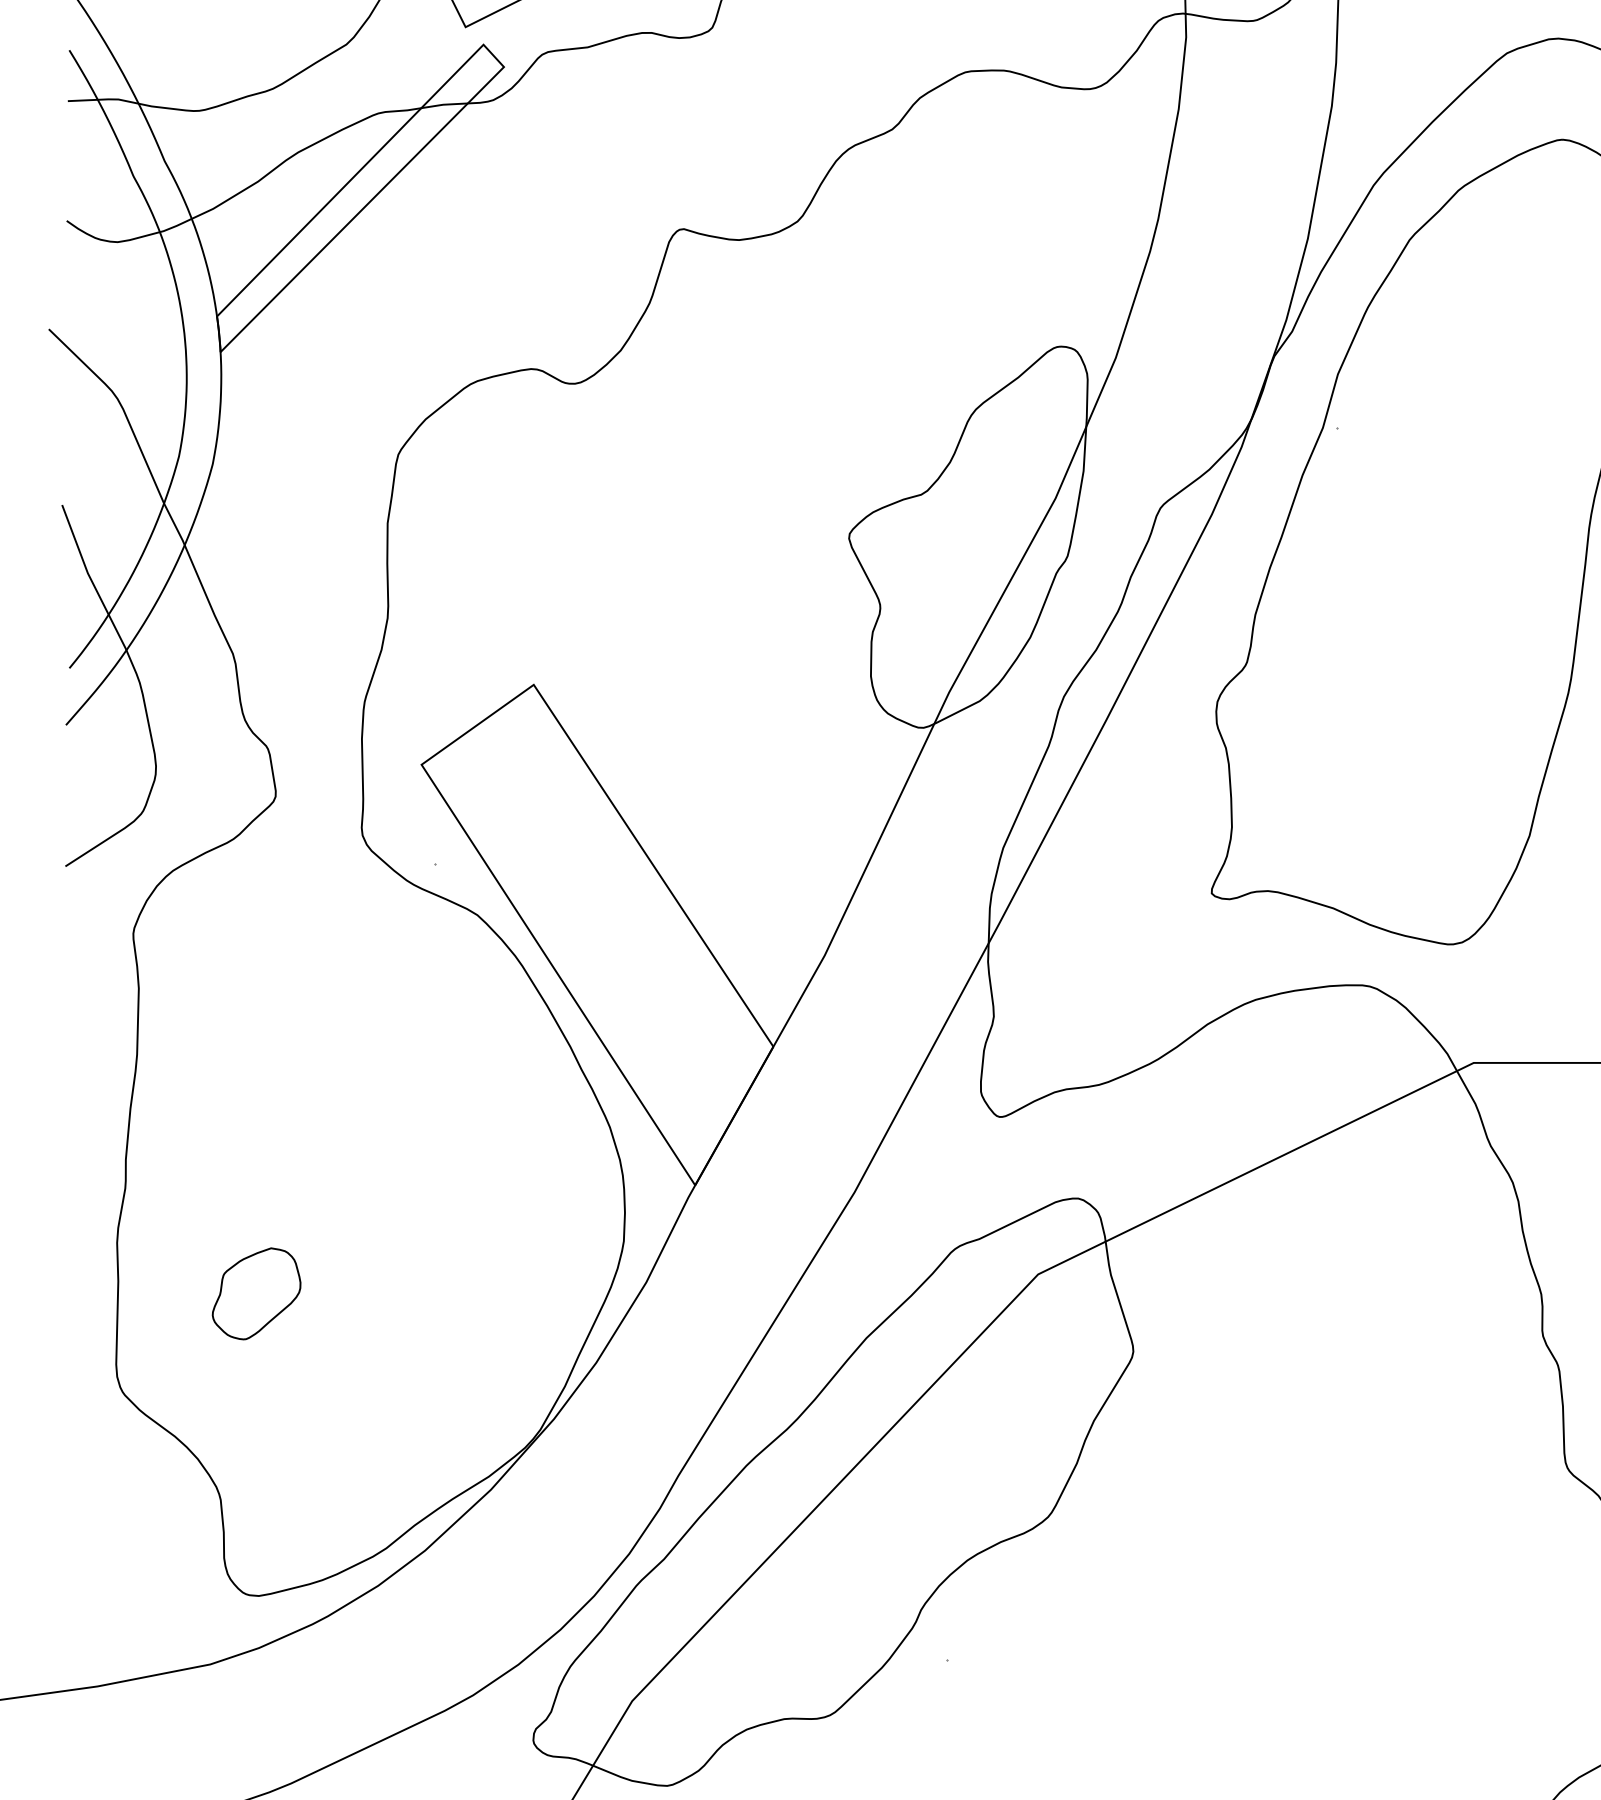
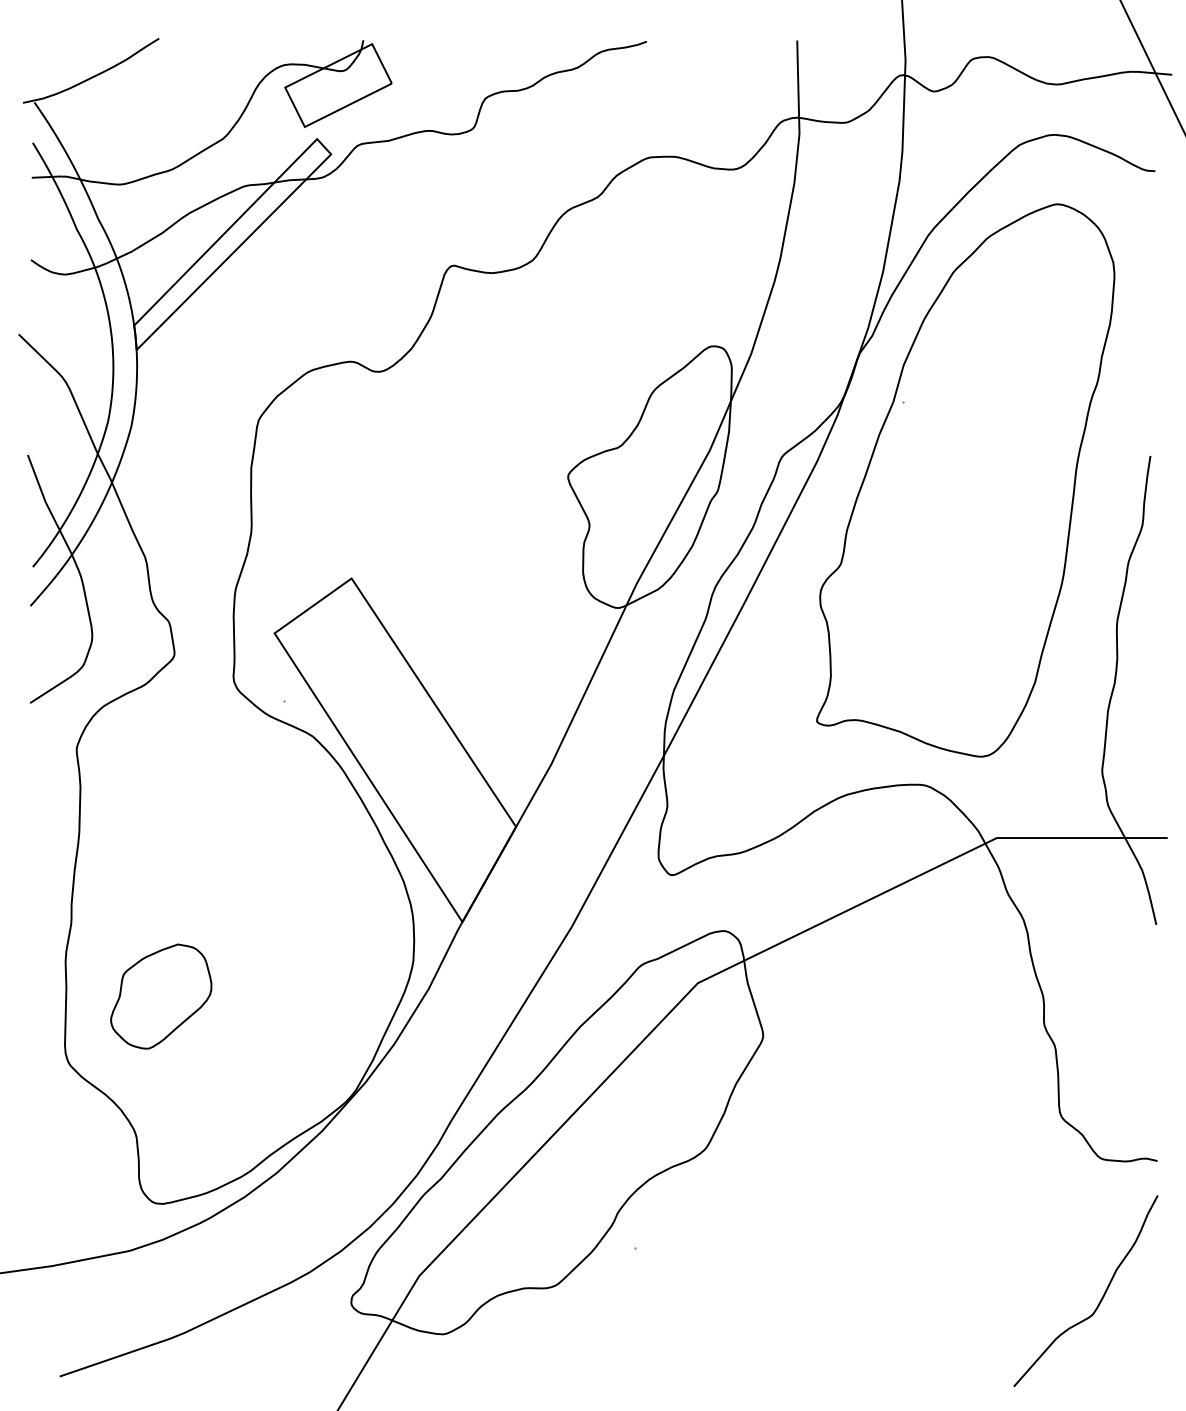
part: (256, 1293) -> (161, 996), size x1.67

